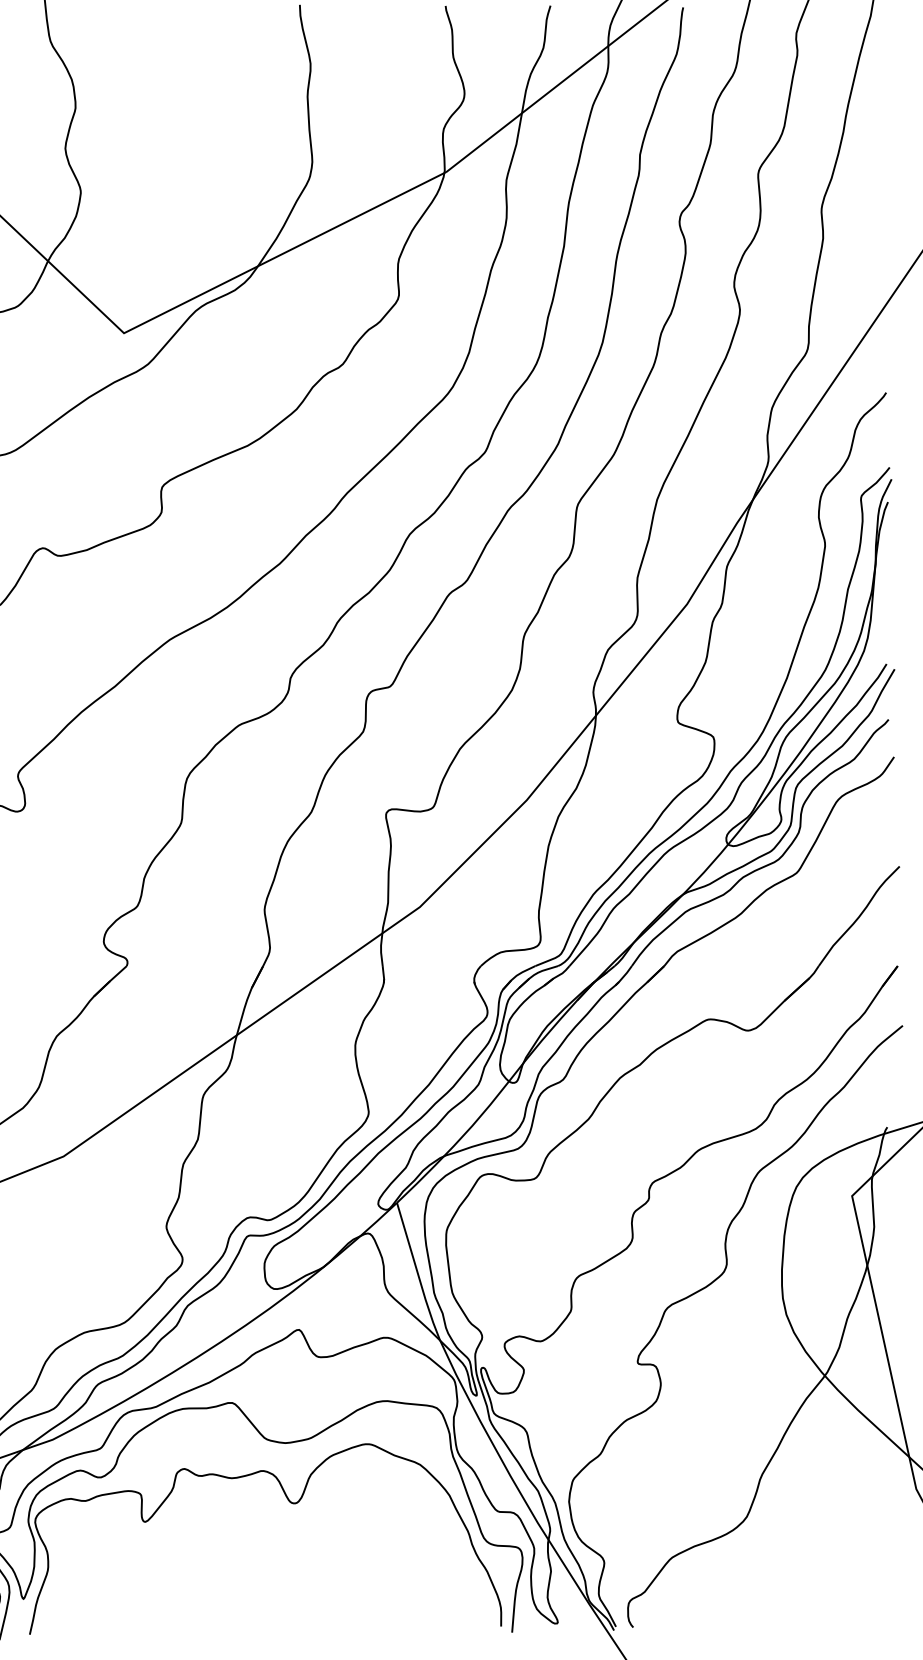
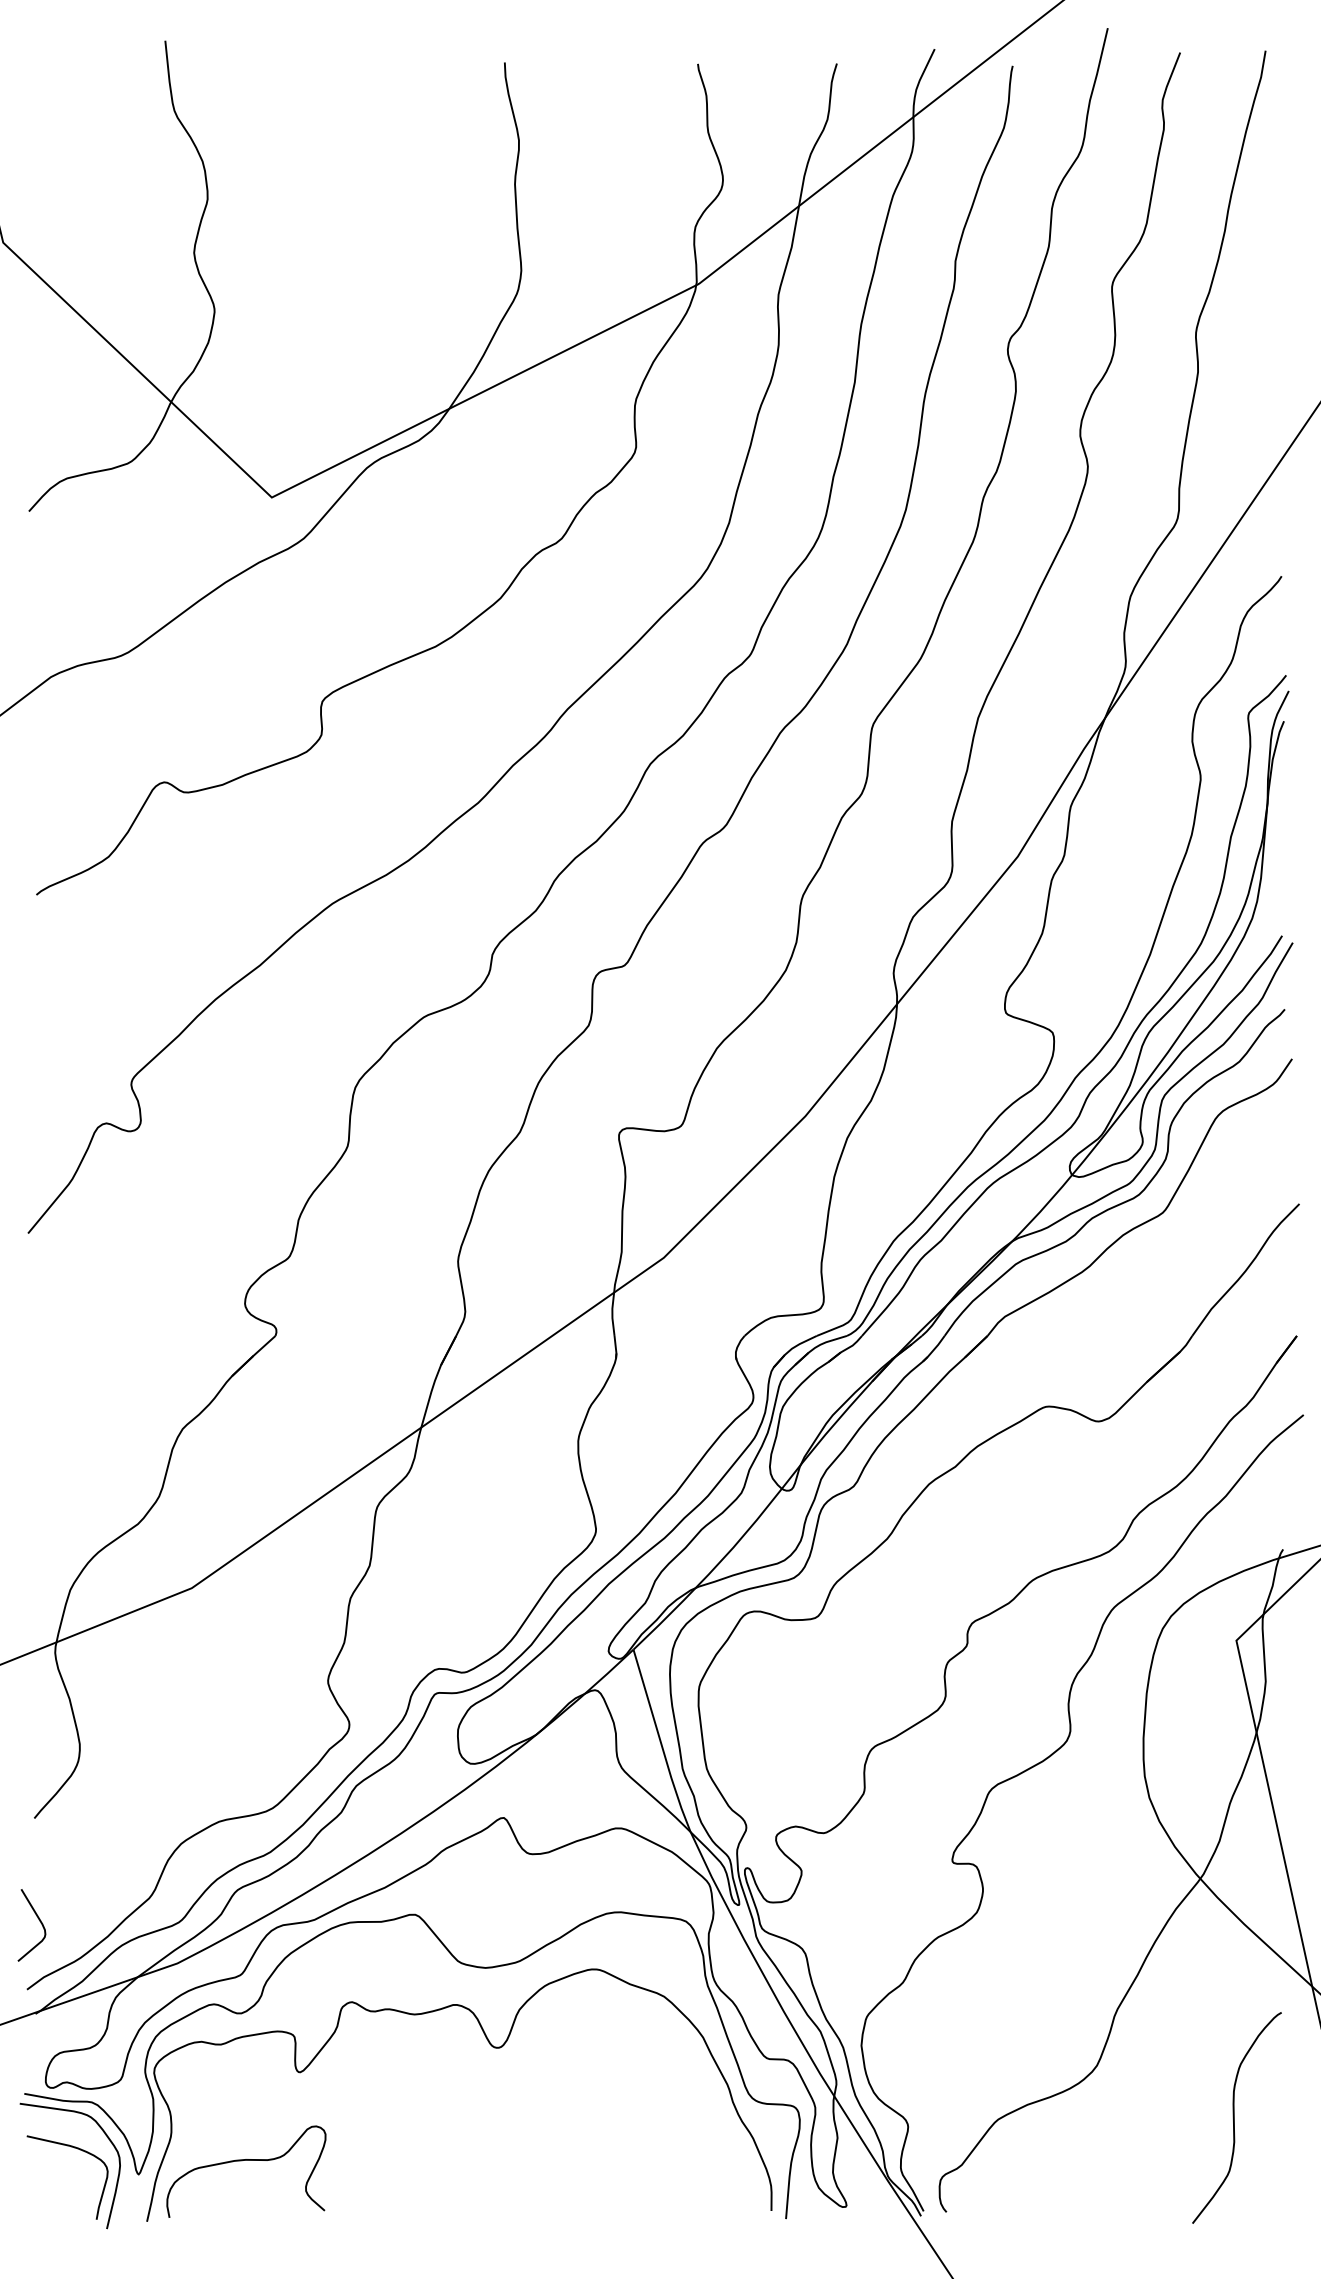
curve: (850, 1555) -> (1234, 2117), added
curve: (101, 1589) -> (242, 2161), added

